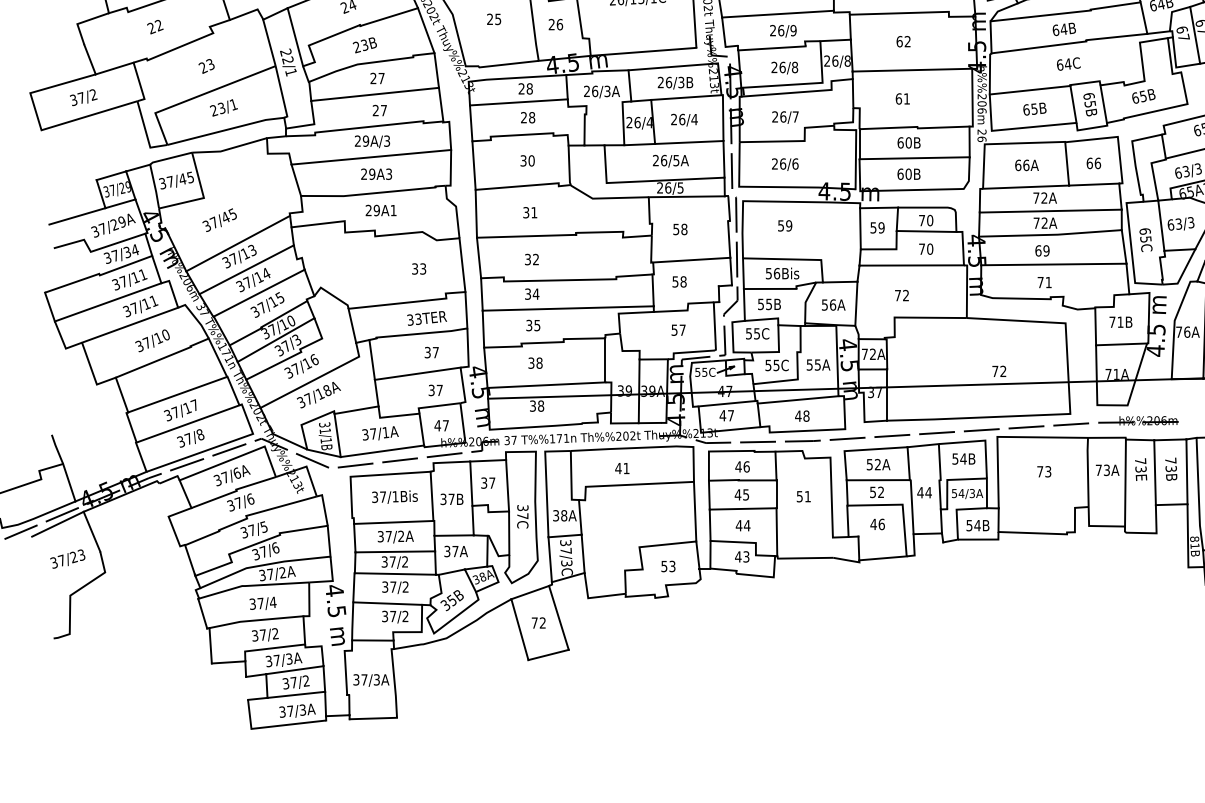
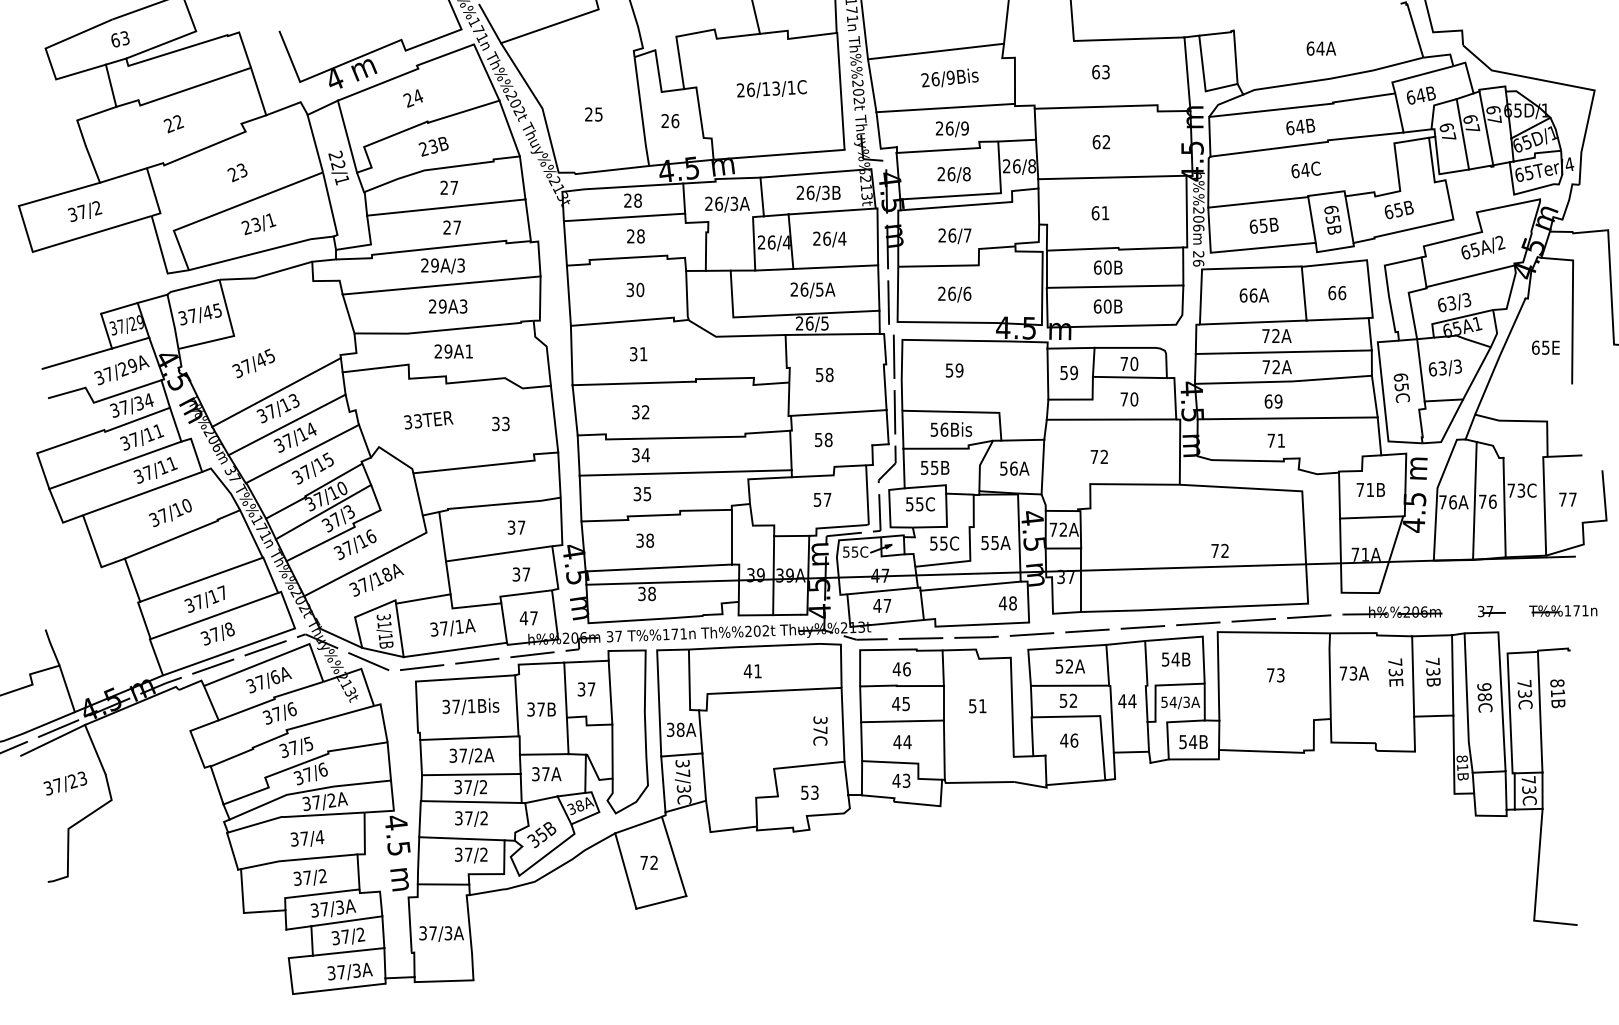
text: (426, 318) -> (428, 420), moved
text: (802, 416) -> (1007, 603), moved
line: (1125, 483) -> (1376, 689), removed
text: (522, 516) -> (820, 730), moved

